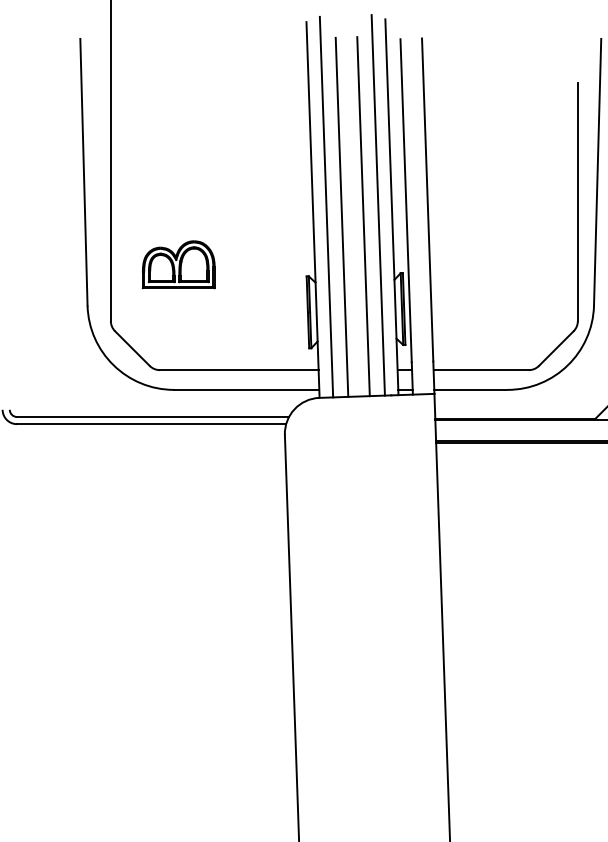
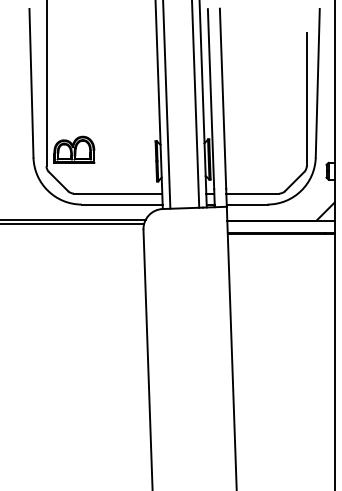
line: (362, 215) -> (186, 107), removed
line: (340, 217) -> (174, 108), removed
part: (179, 264) -> (74, 149), moved

